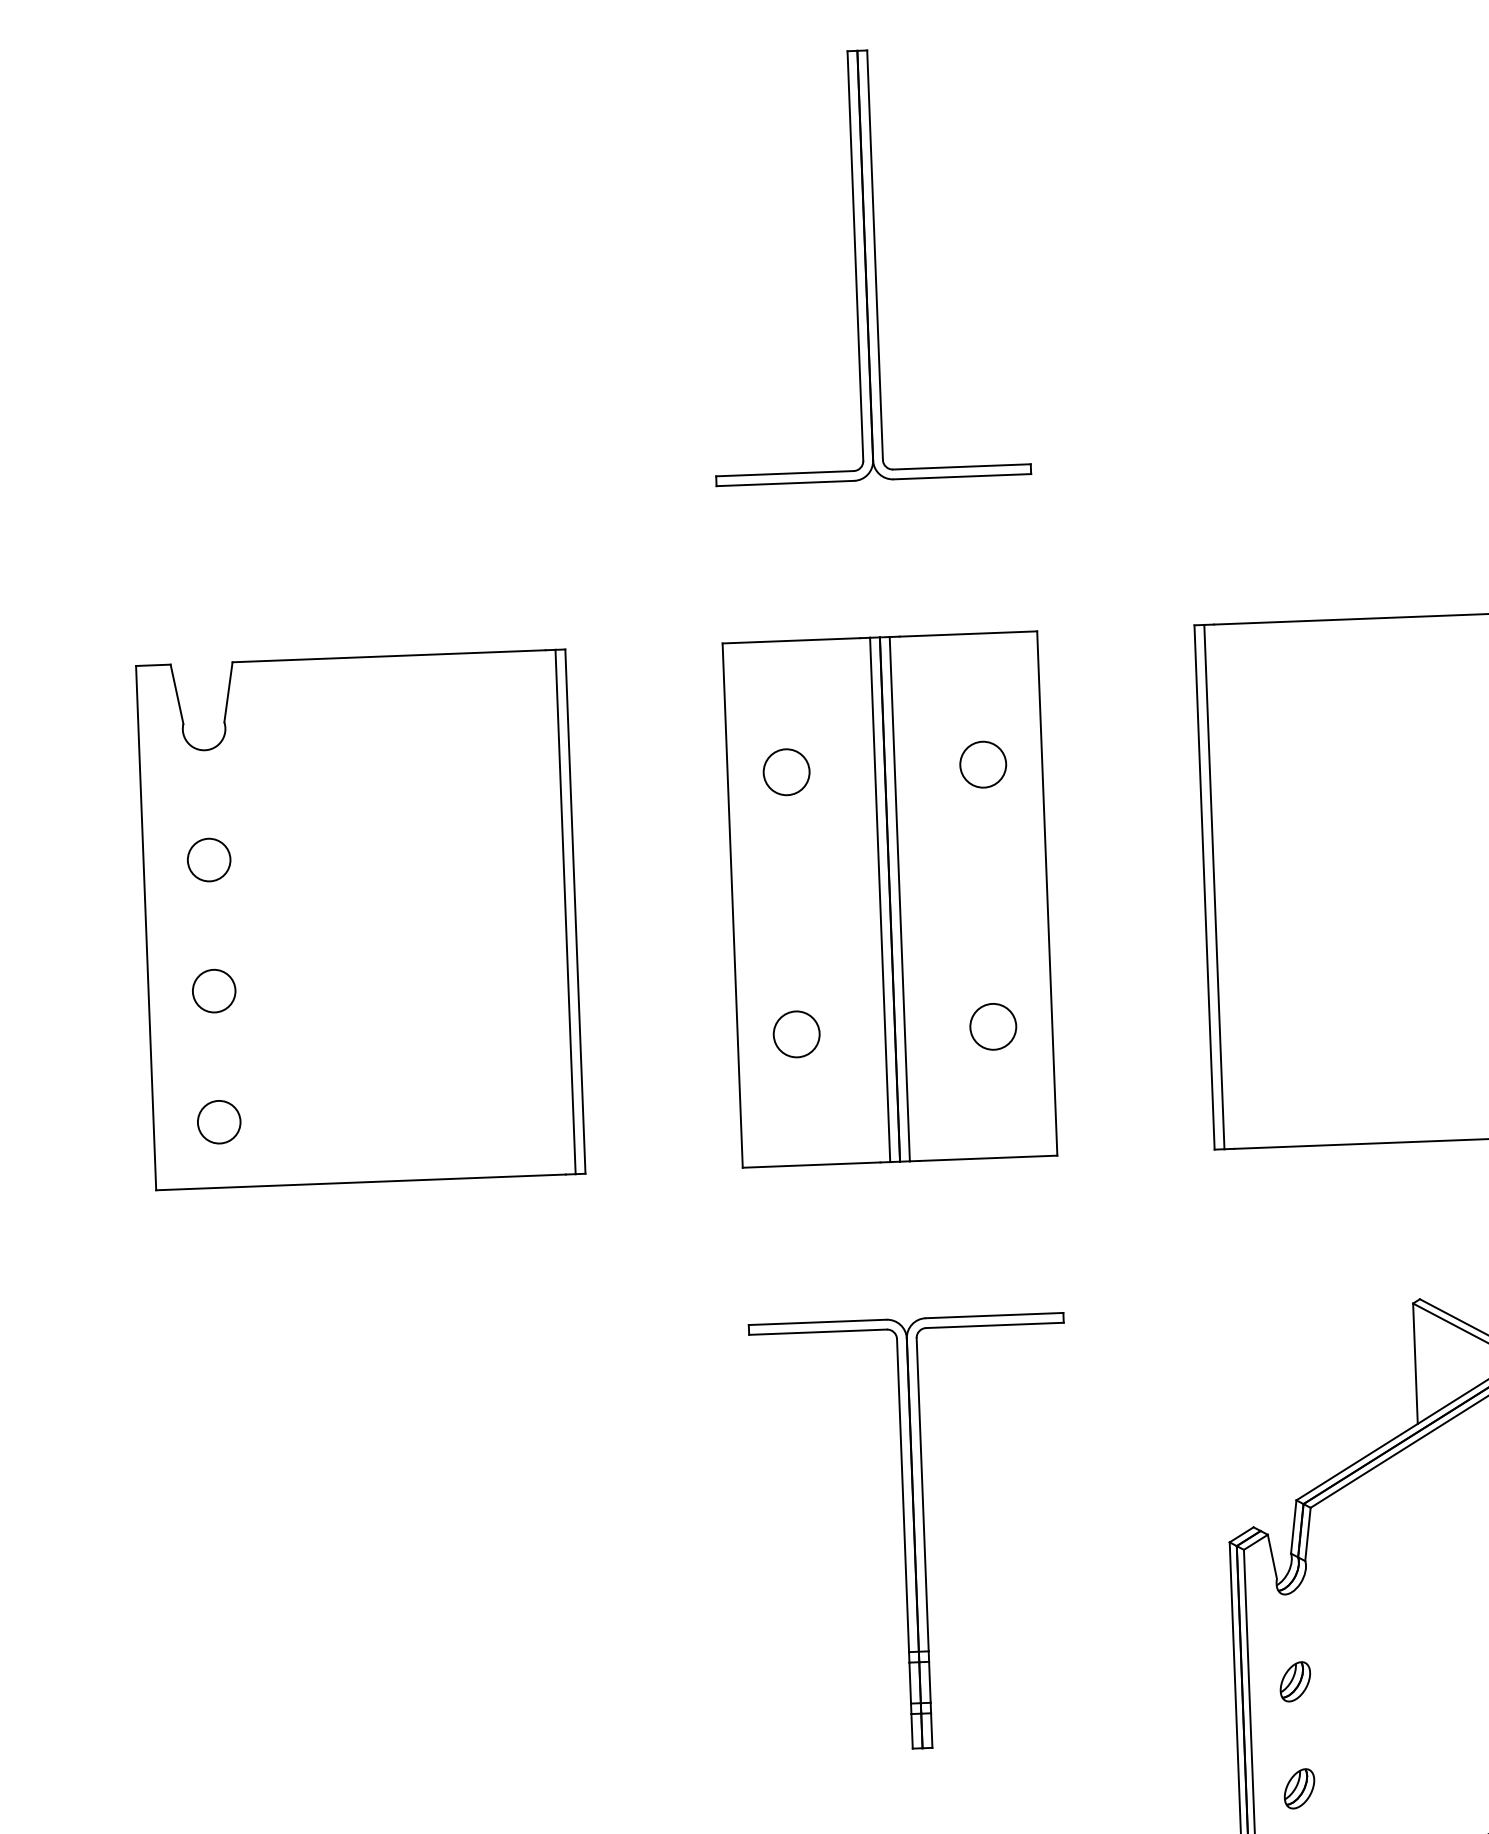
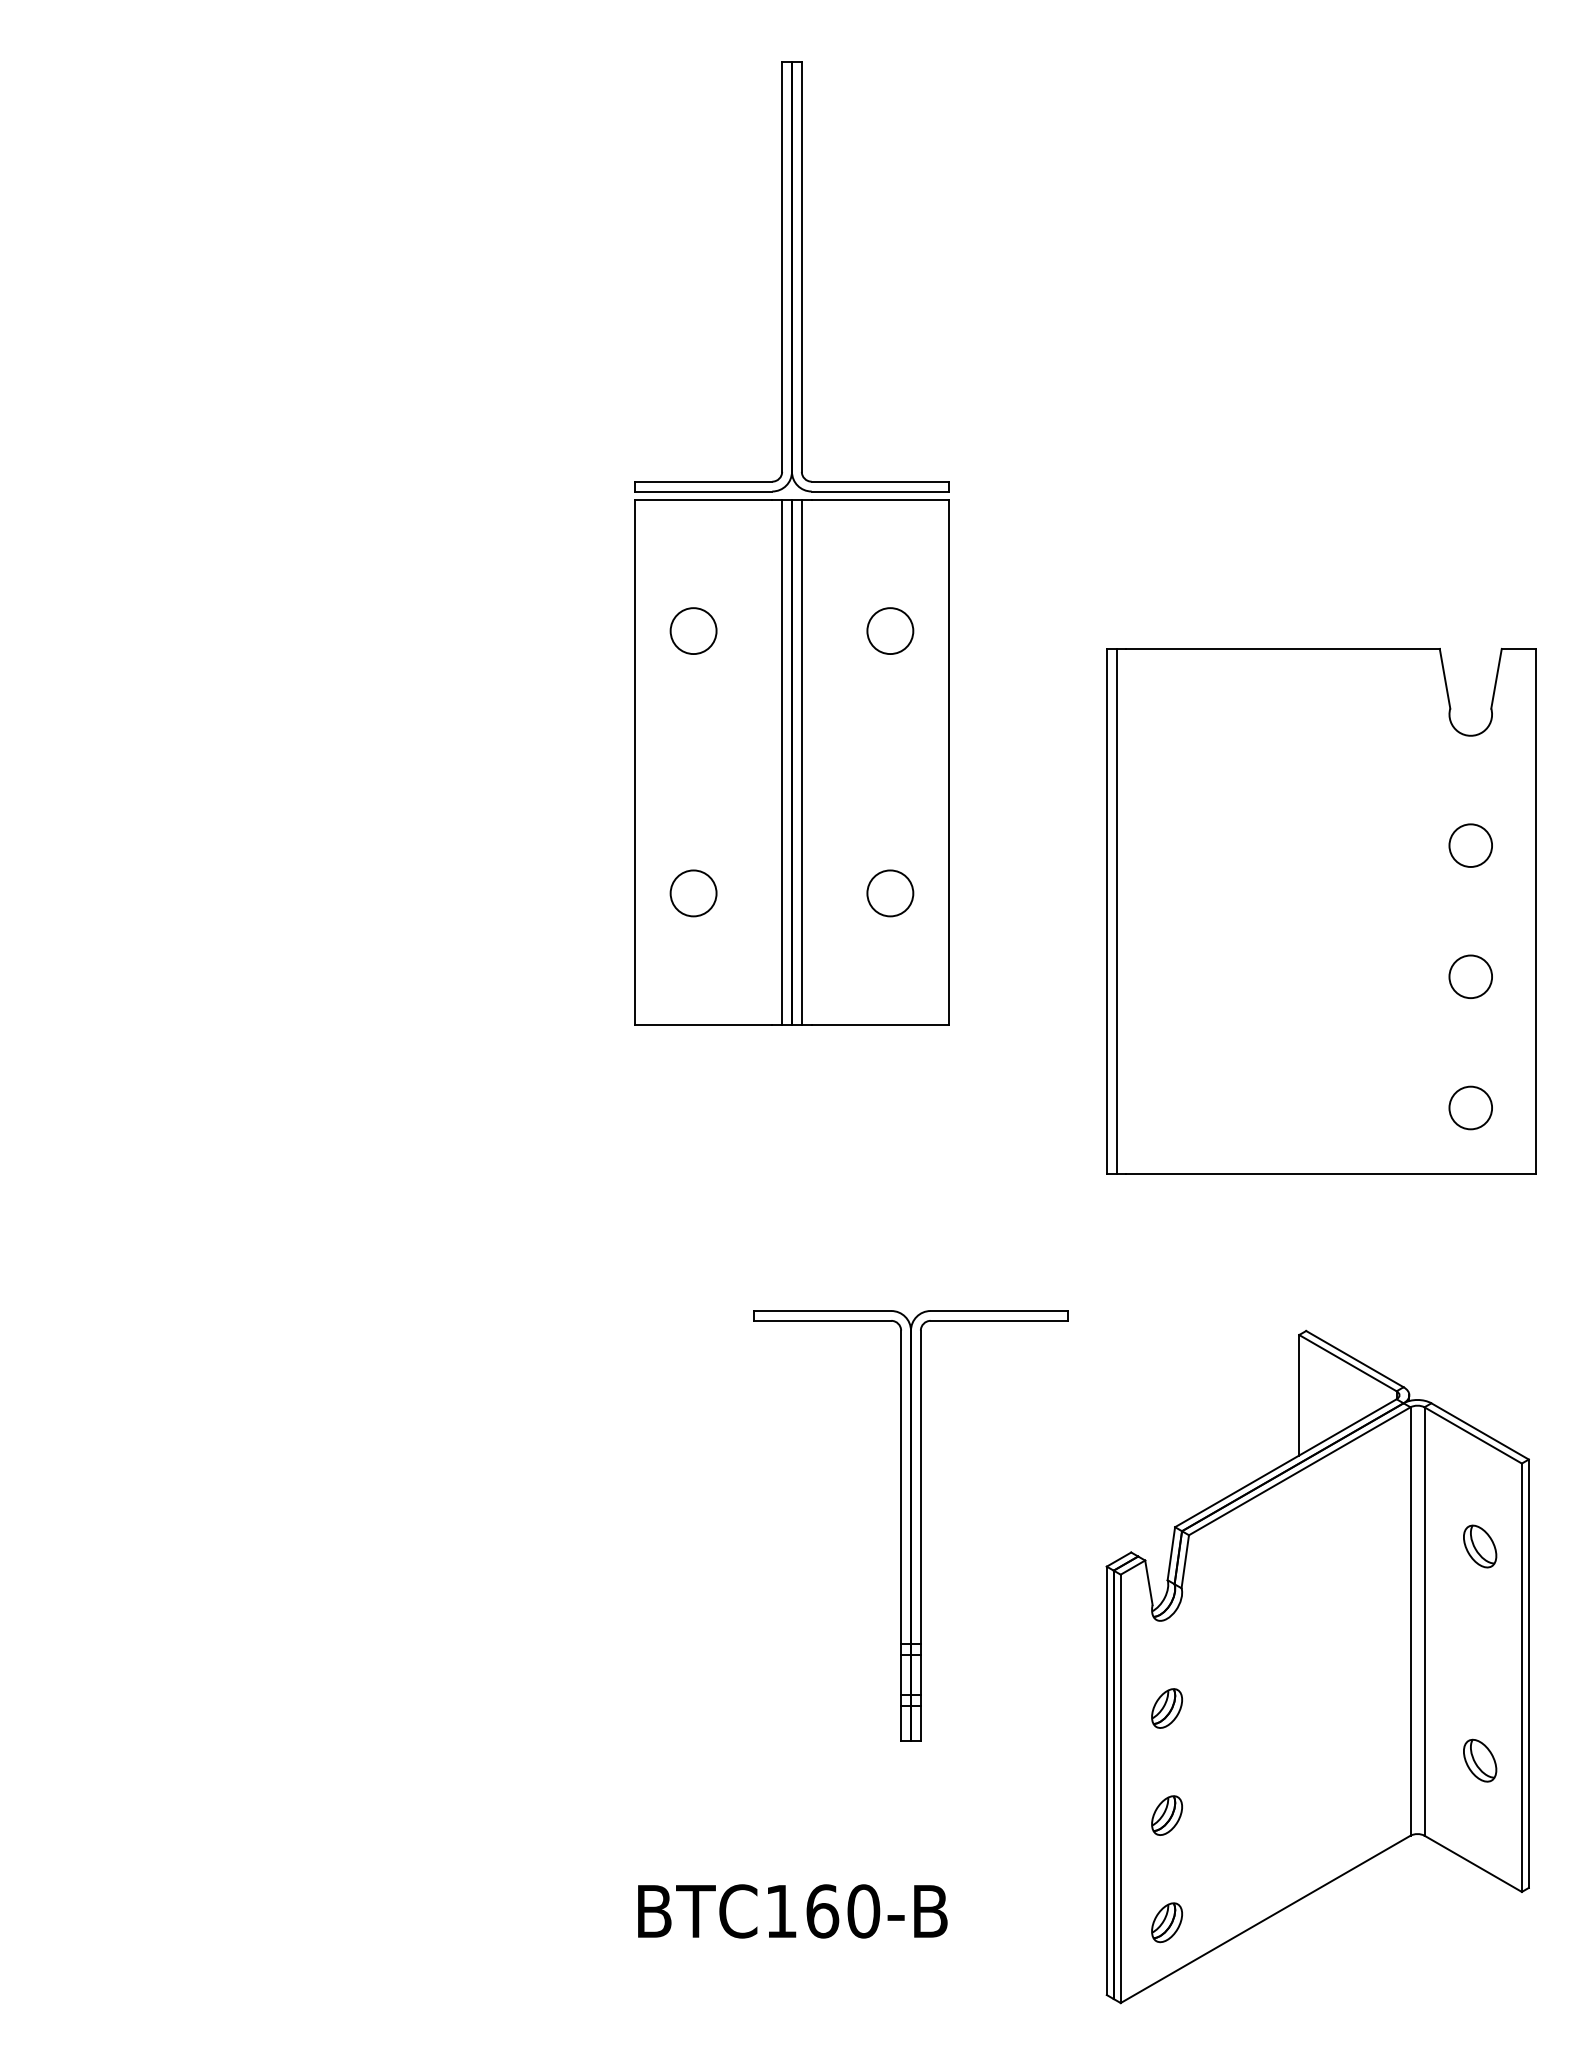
part: (889, 899) -> (791, 762), moved
part: (360, 920) -> (262, 911), removed
part: (913, 1533) -> (910, 1525), moved

